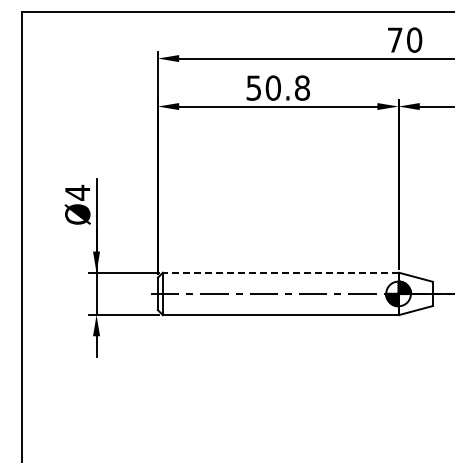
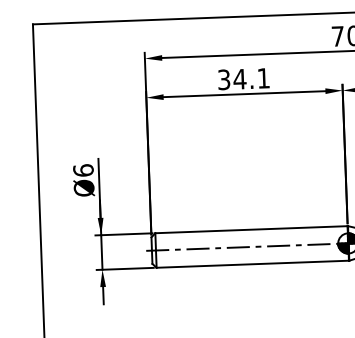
text: (278, 87) -> (244, 78), 50.8 -> 34.1
text: (77, 192) -> (83, 170), Ø4 -> Ø6
line: (280, 272) -> (251, 229), dashed -> solid

